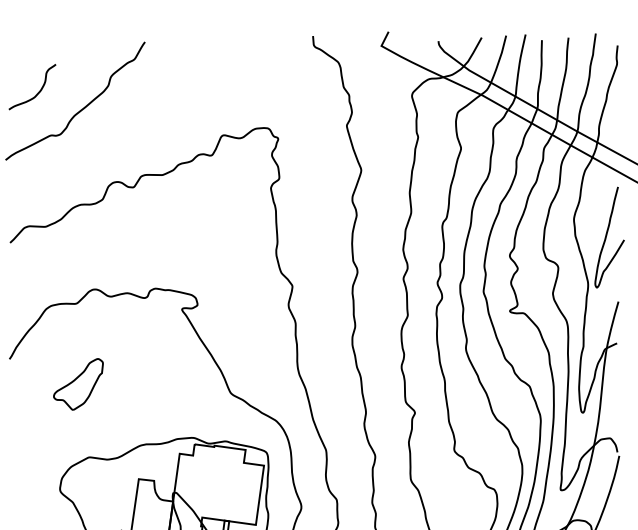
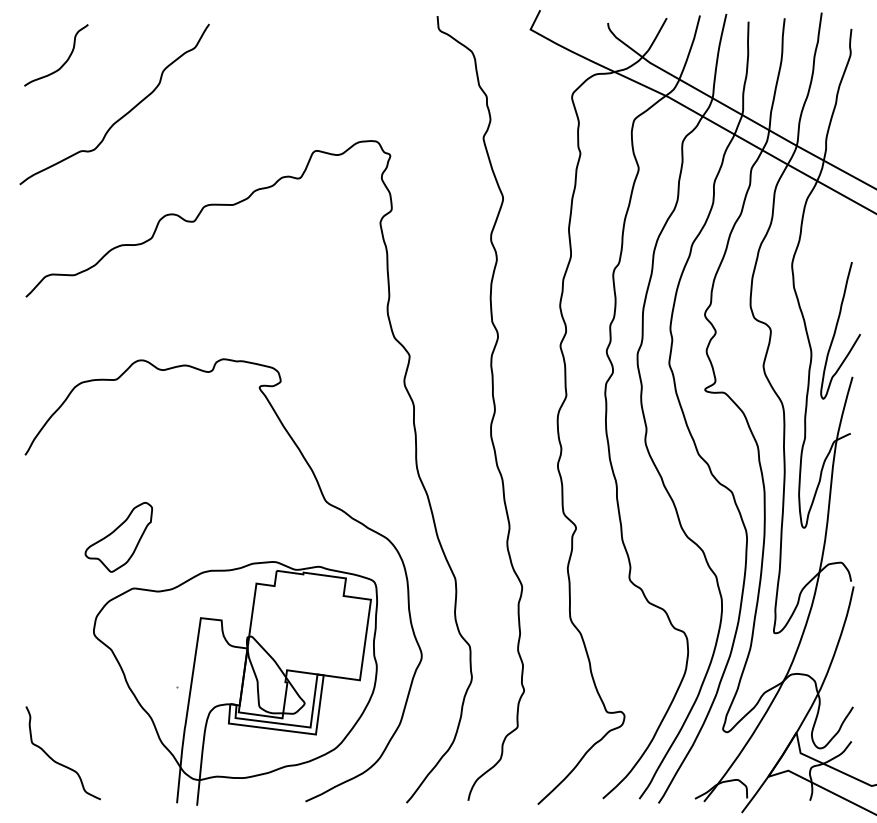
curve: (38, 92) -> (64, 62), moved
curve: (606, 237) -> (836, 330), moved
part: (78, 384) -> (118, 537), moved

